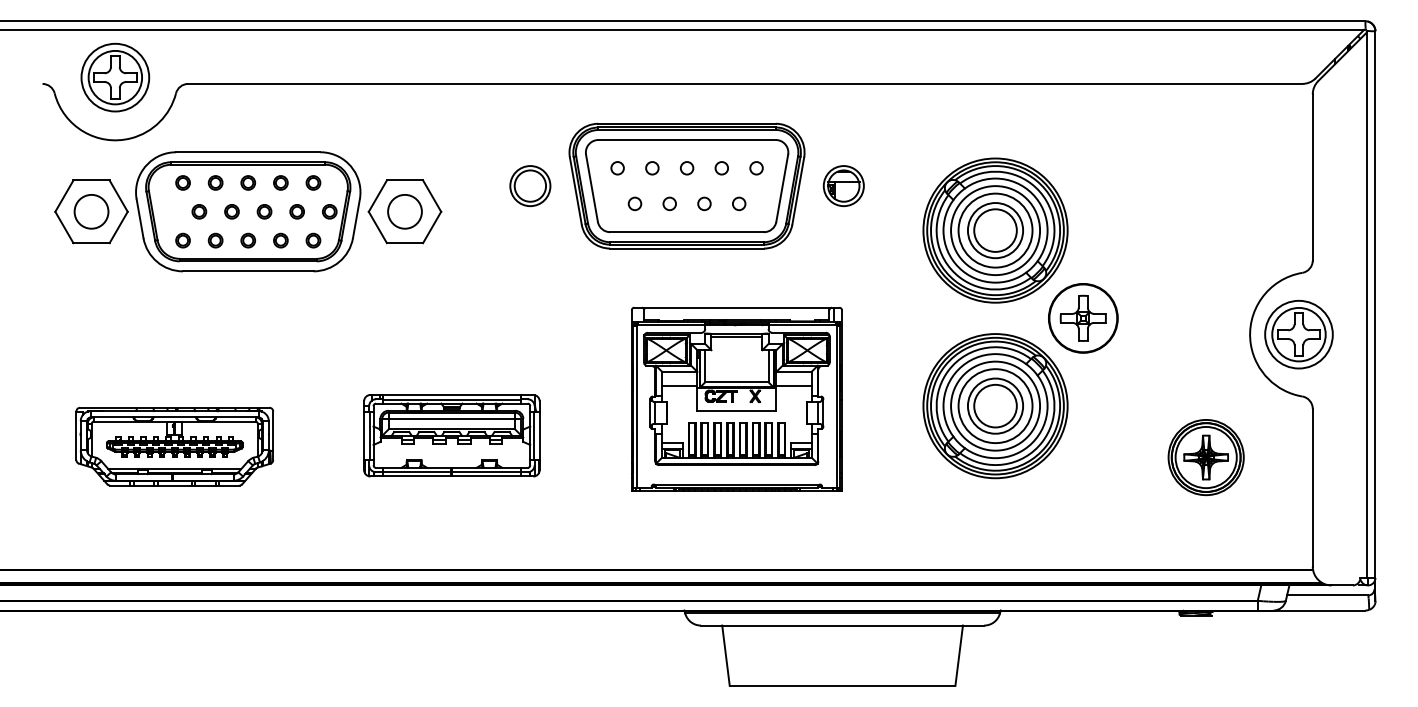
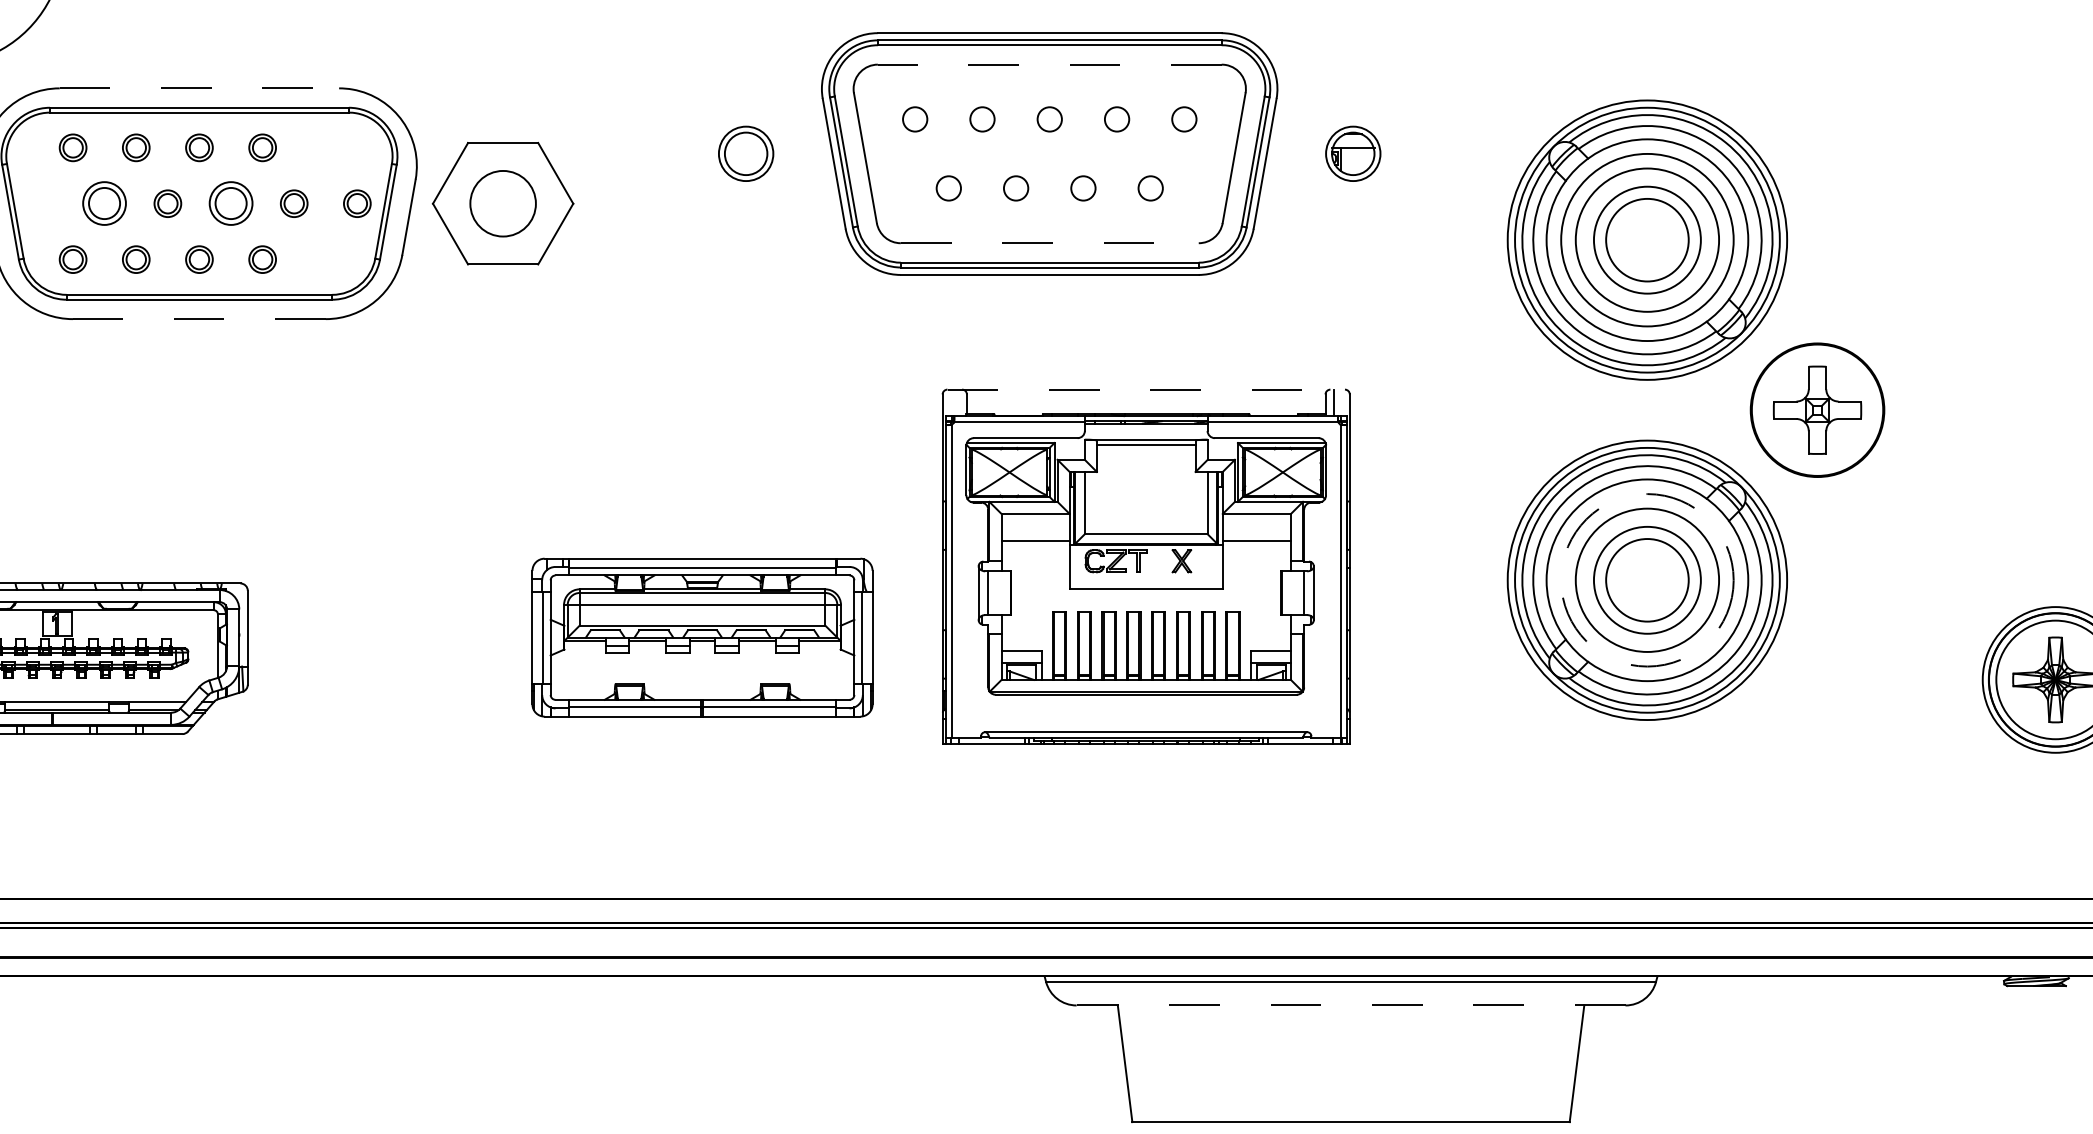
line: (687, 140) -> (1050, 65), solid -> dashed
line: (248, 152) -> (199, 88), solid -> dashed
part: (313, 182) -> (325, 146), removed
part: (530, 185) -> (746, 152), size x0.7
part: (843, 185) -> (1352, 152), size x0.7
part: (199, 211) -> (104, 203), size x1.6
part: (264, 211) -> (230, 203), size x1.6
line: (687, 232) -> (1050, 243), solid -> dashed
part: (313, 240) -> (325, 259), removed
line: (247, 271) -> (197, 319), solid -> dashed
line: (736, 307) -> (1145, 389), solid -> dashed
circle: (995, 405) -> (1647, 579), solid -> dashed
part: (451, 435) -> (701, 637), moved
line: (842, 625) -> (1350, 1005), solid -> dashed

